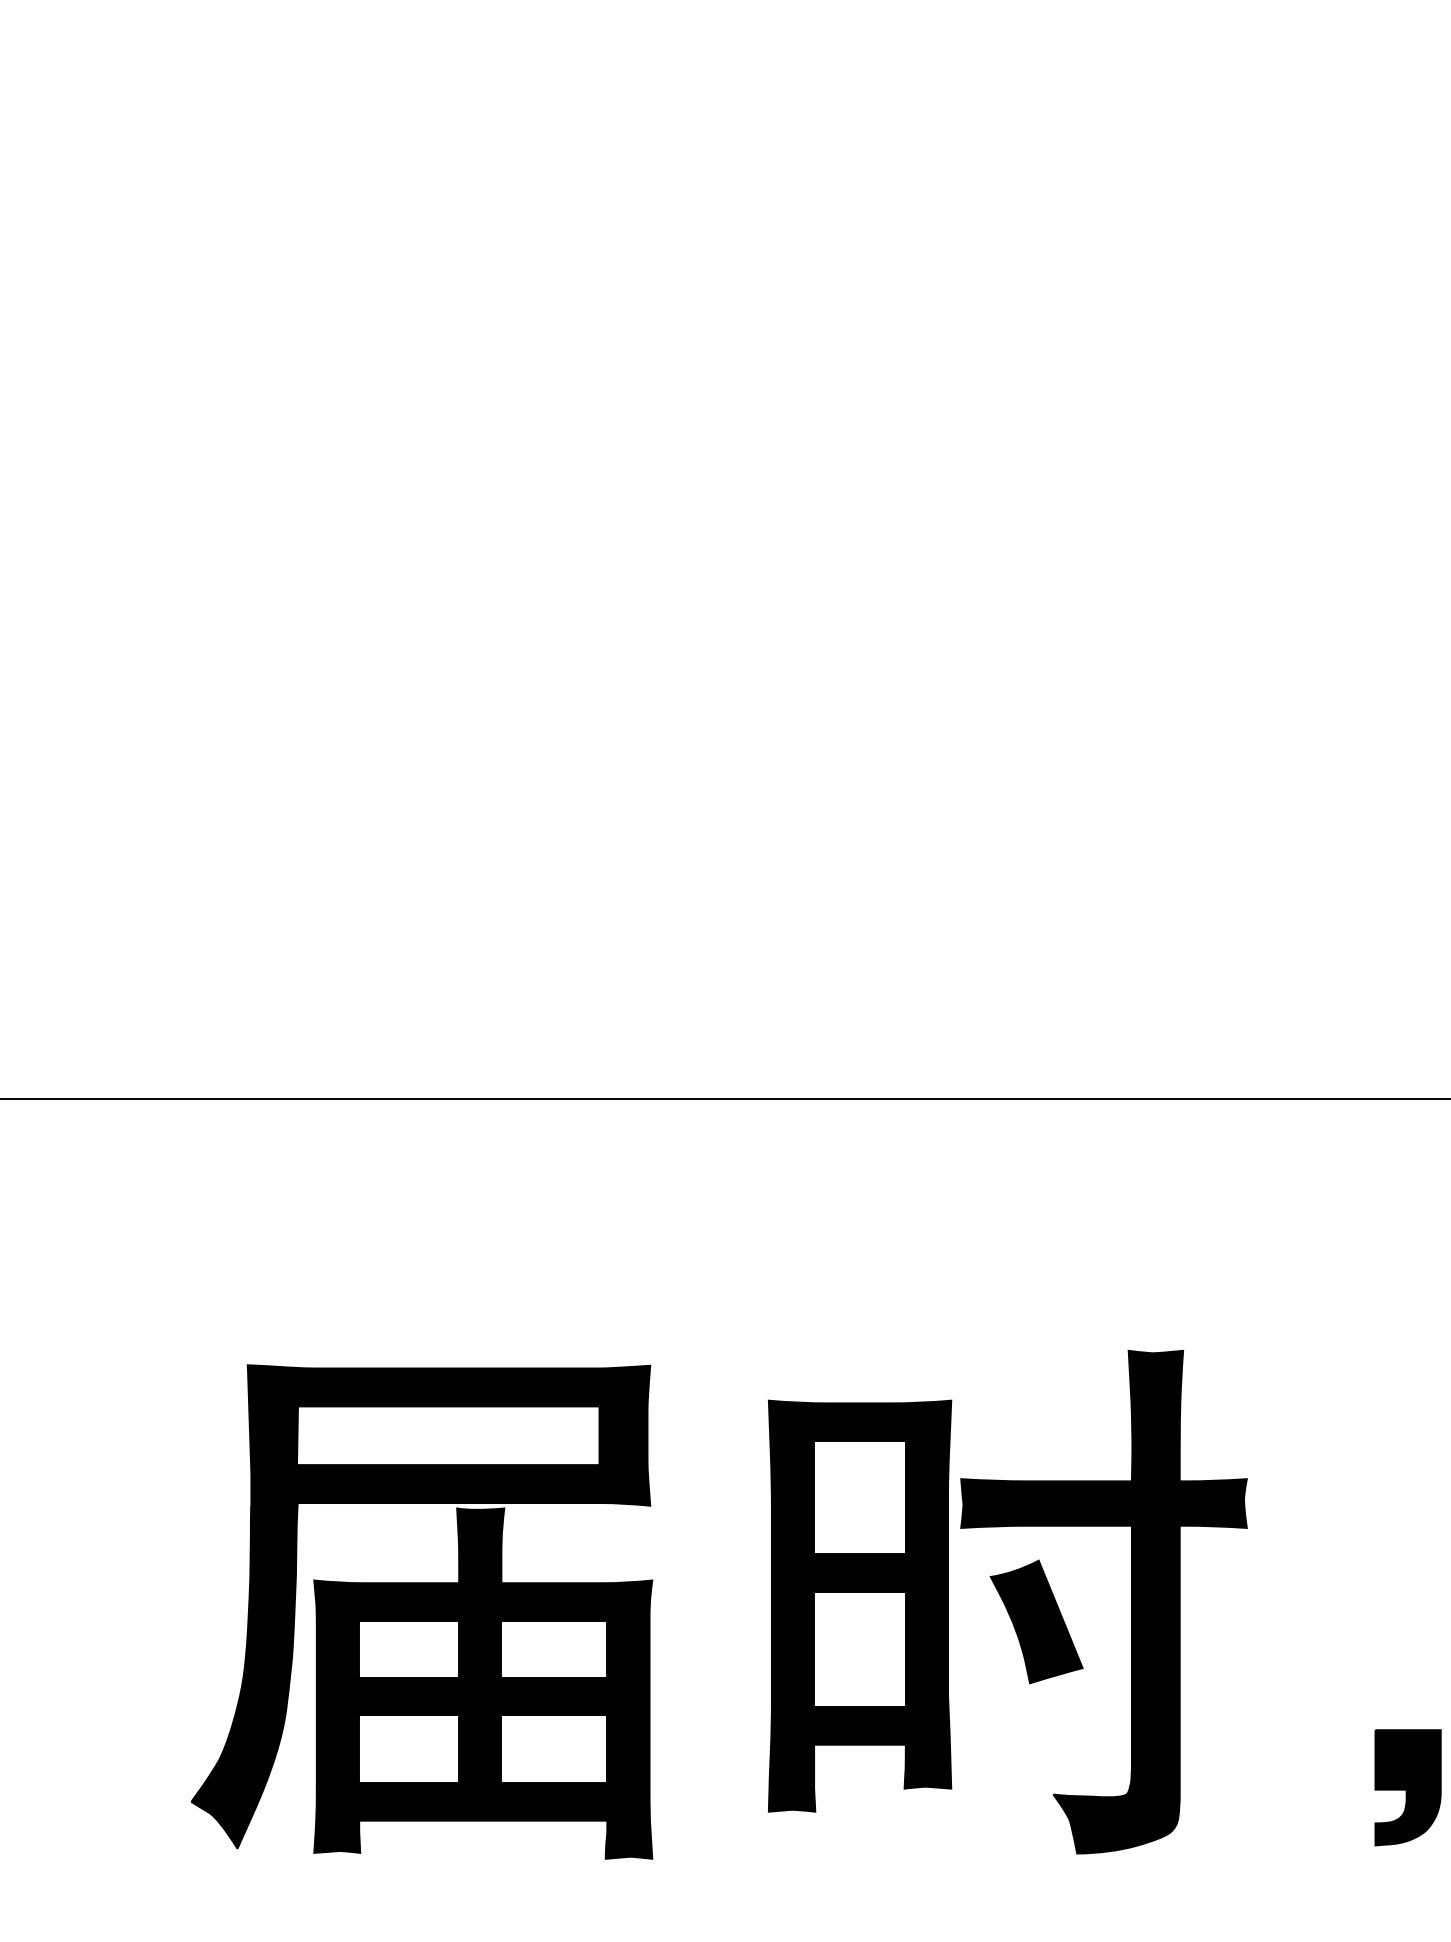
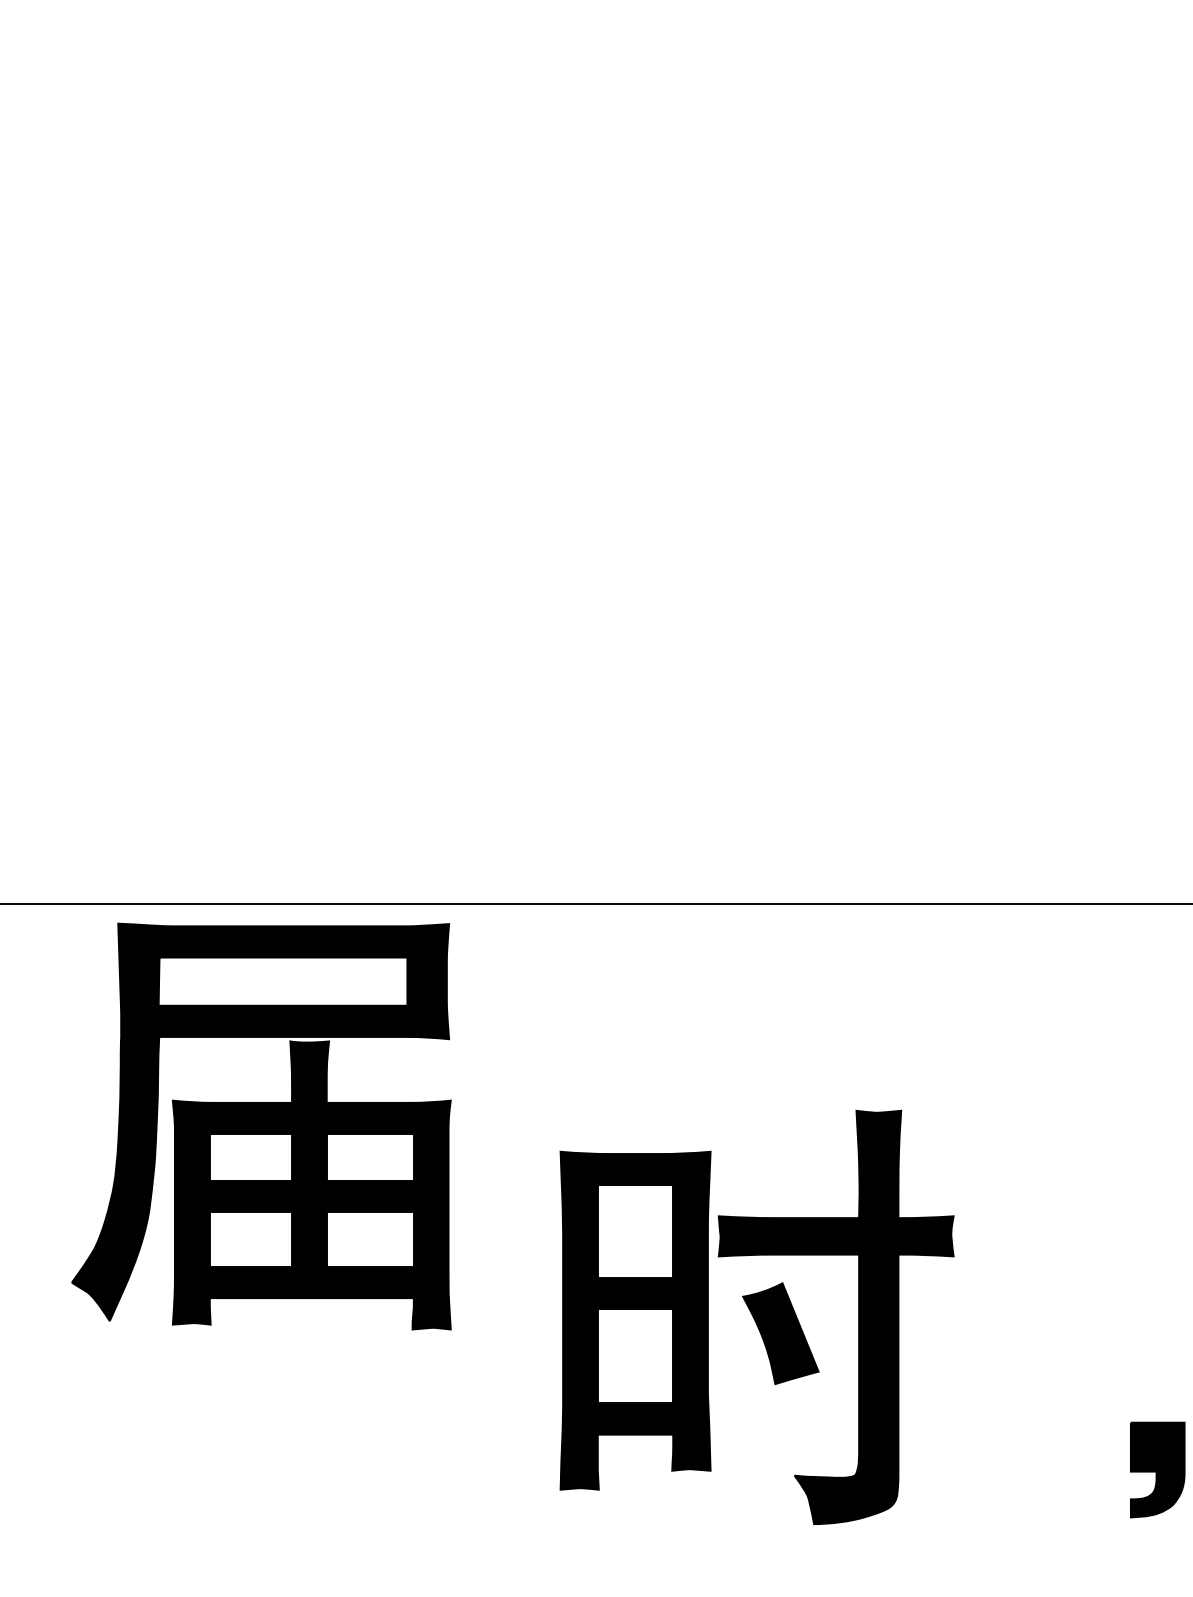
part: (1007, 1601) -> (756, 1316), moved
part: (421, 1611) -> (261, 1126), moved

